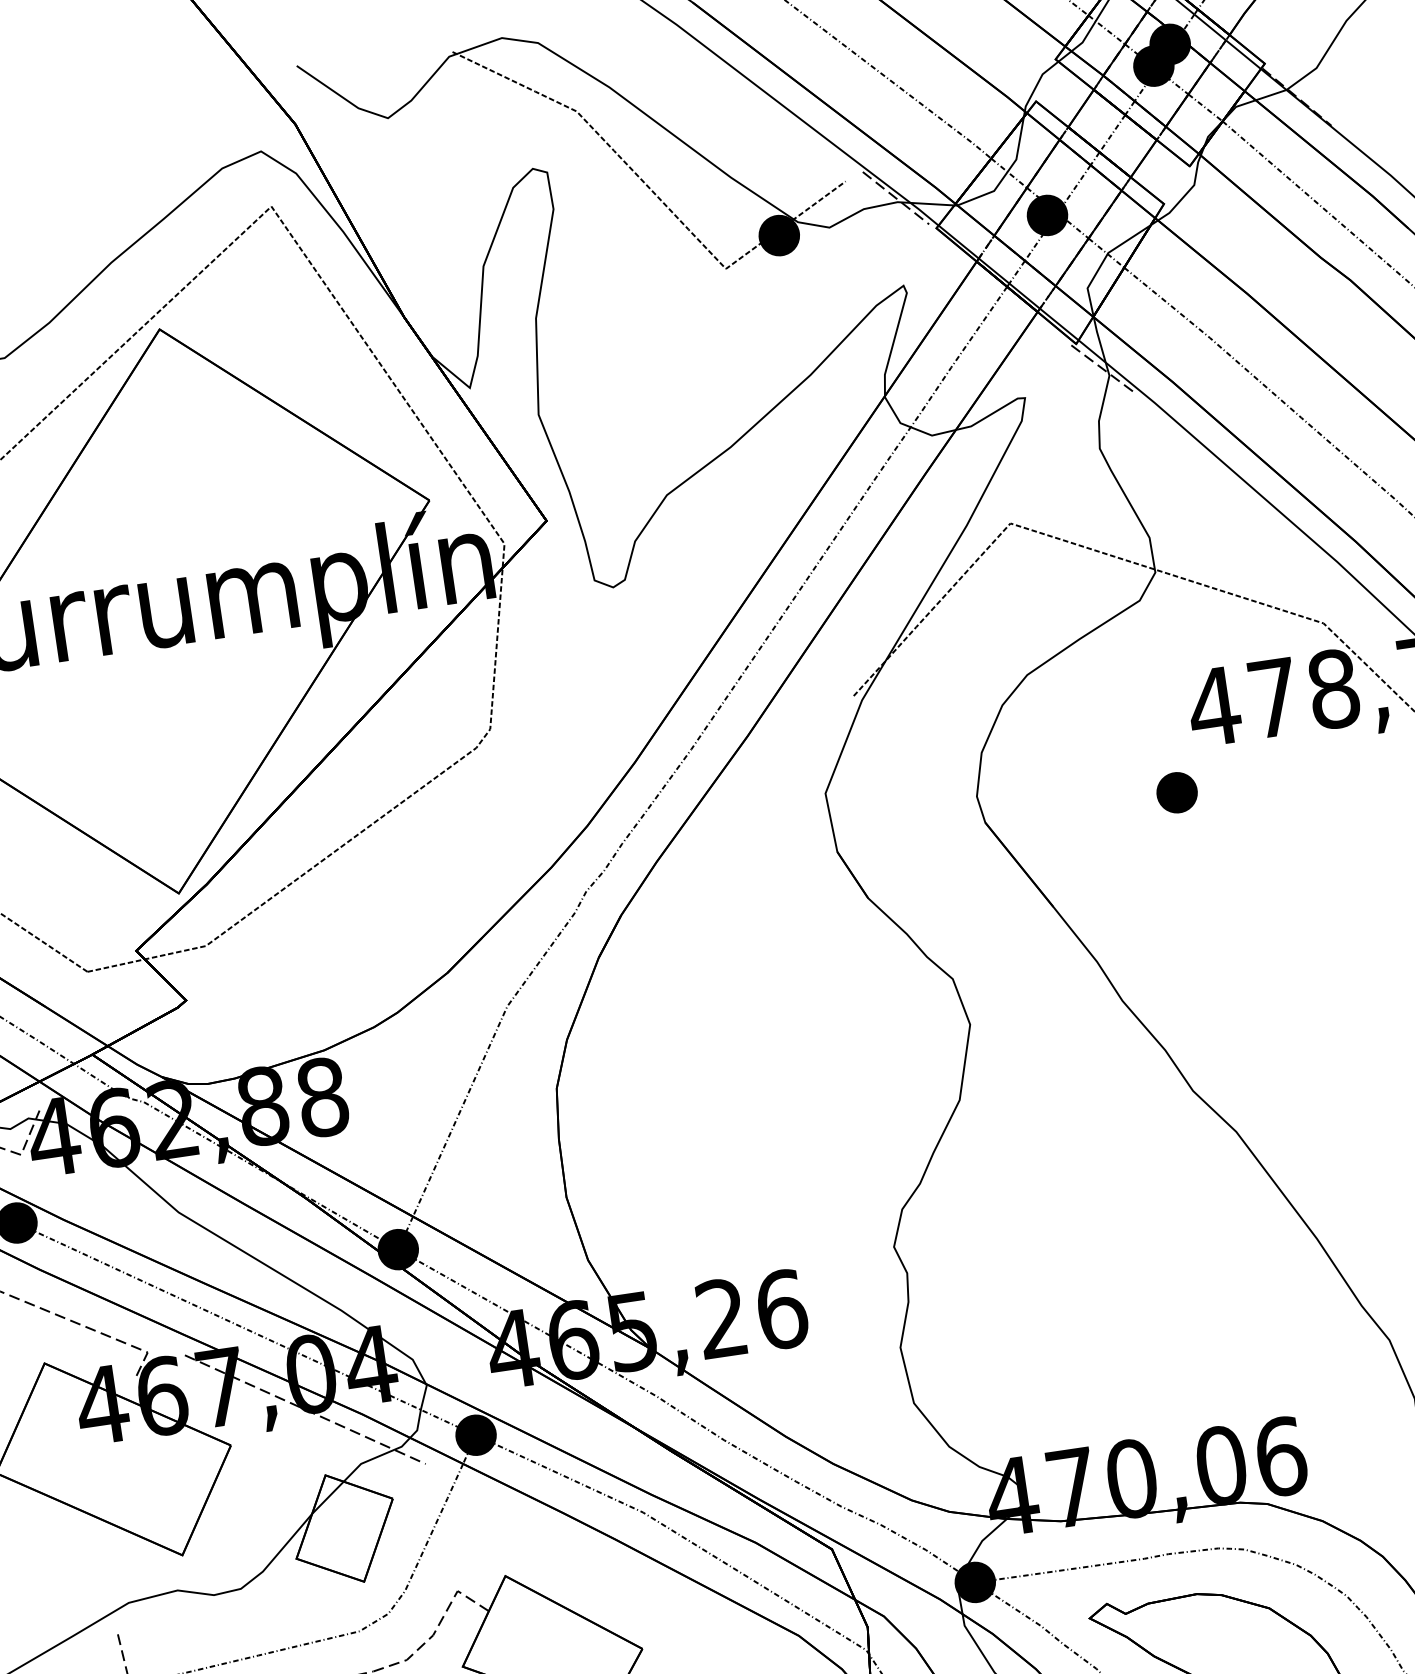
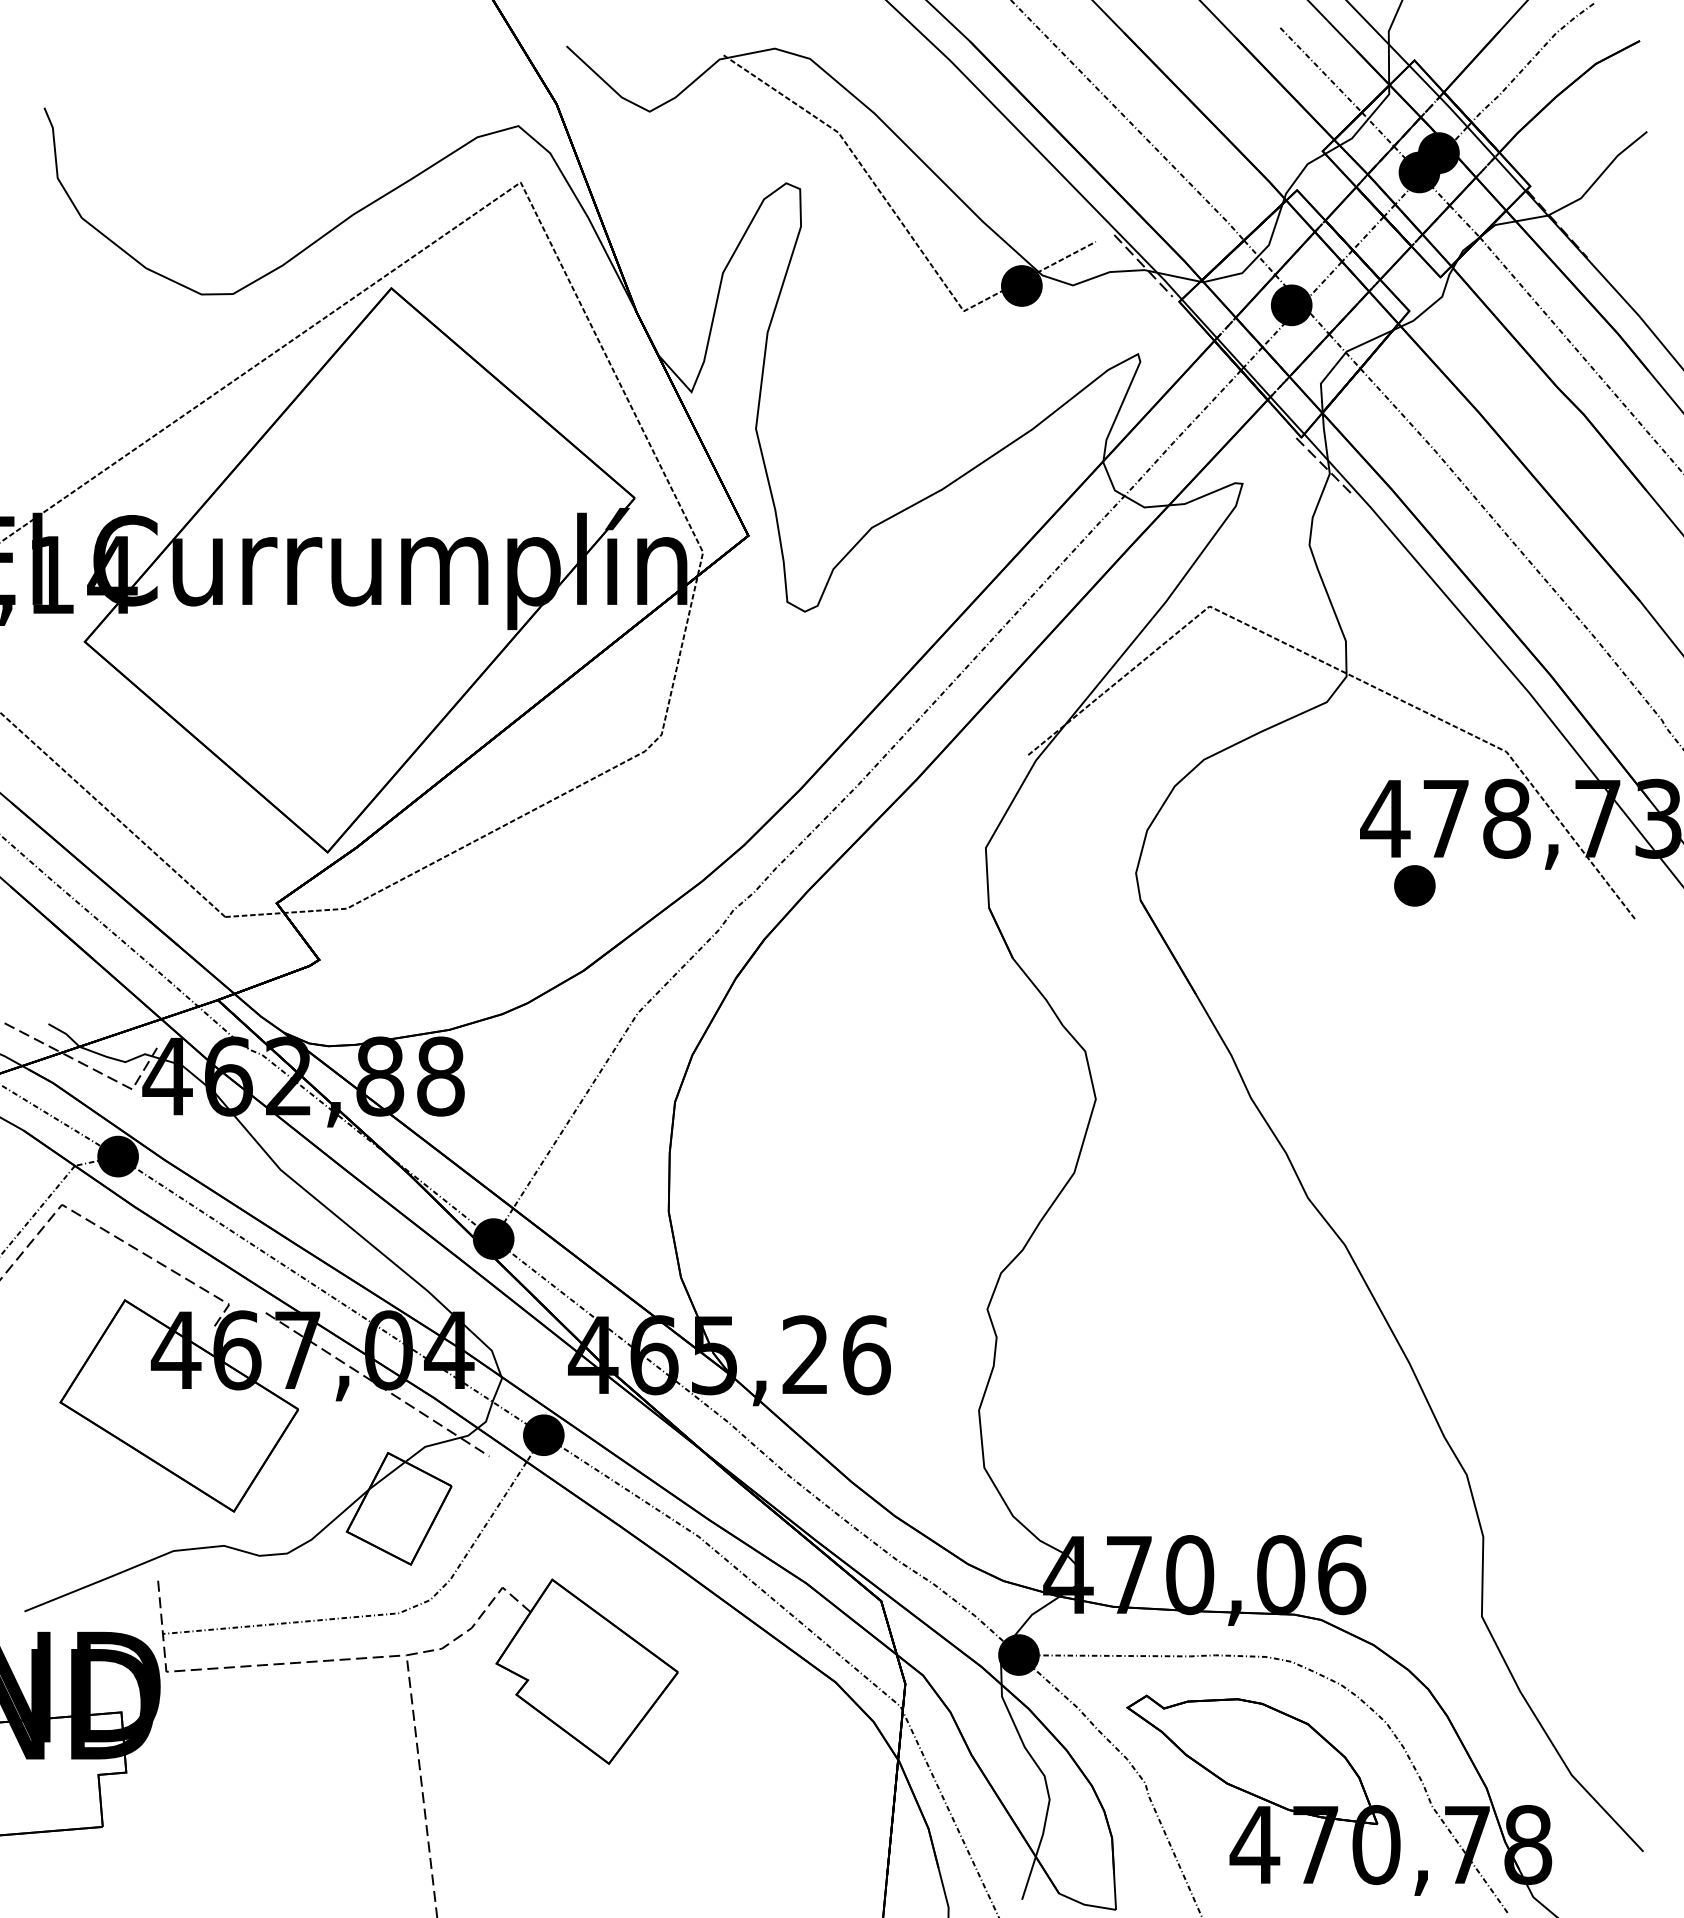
part: (1176, 792) -> (1414, 885), moved

